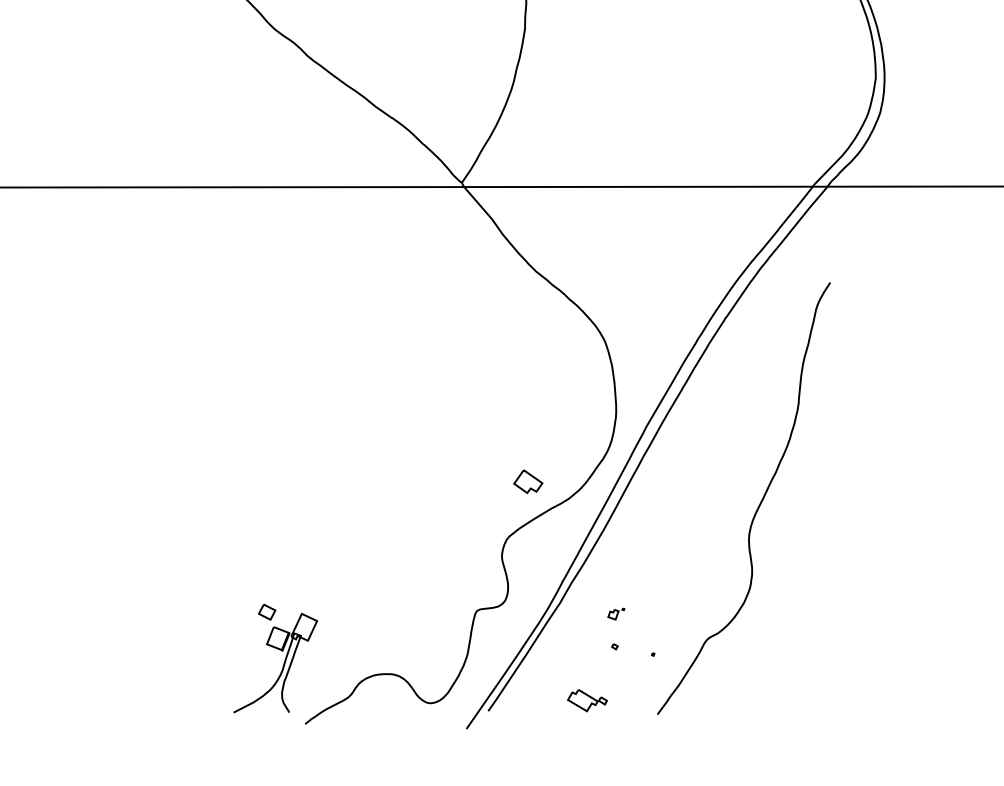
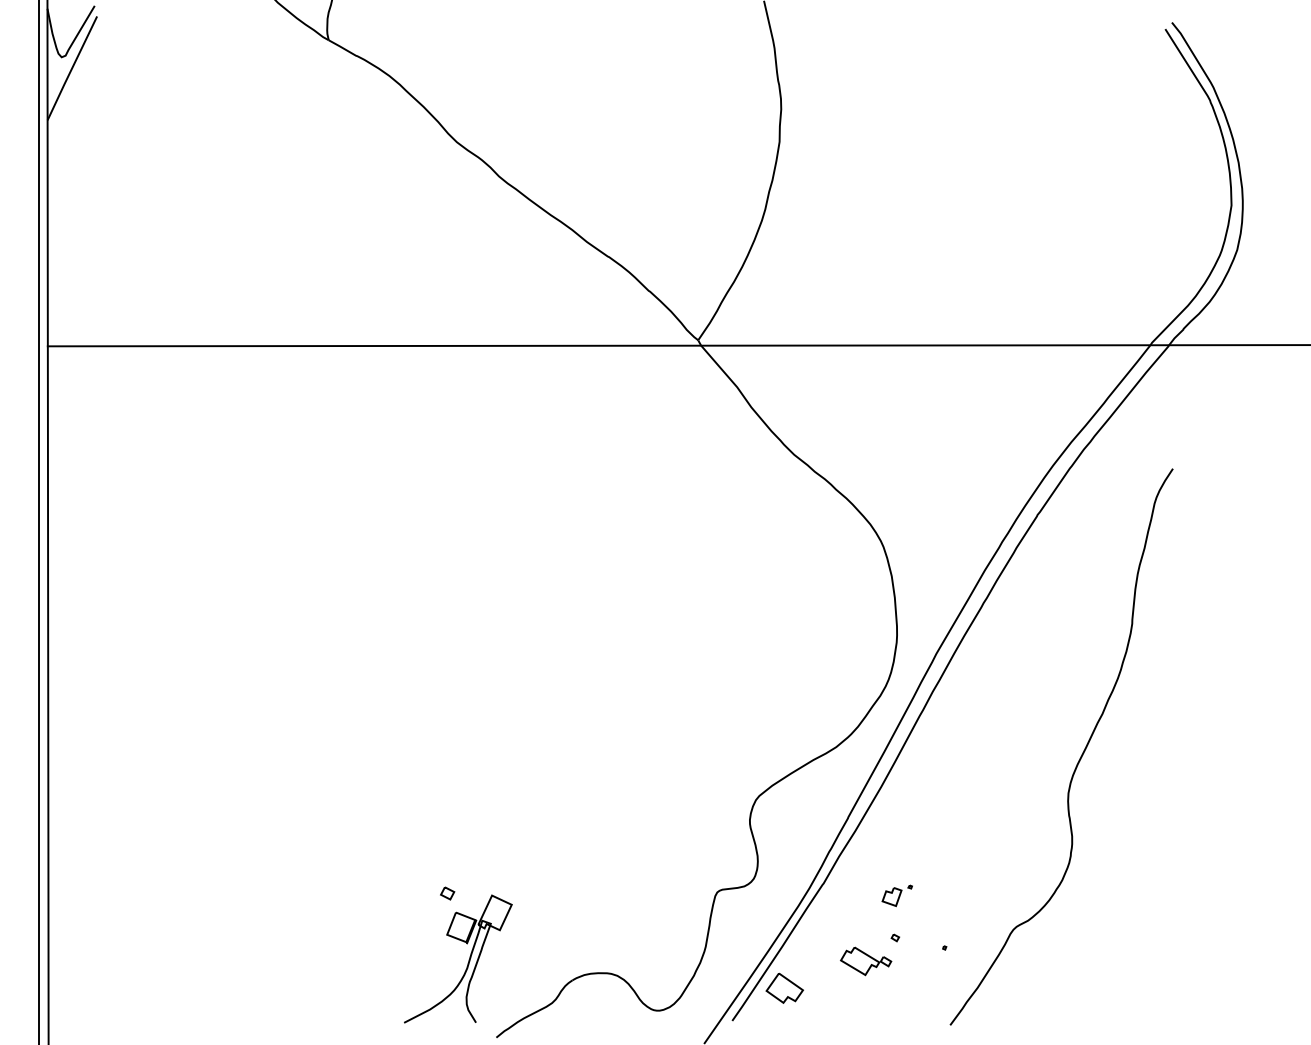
part: (528, 481) -> (784, 987), moved
part: (267, 612) -> (447, 893), size x0.62
part: (615, 613) -> (896, 895), size x1.43
part: (587, 700) -> (866, 961), moved

